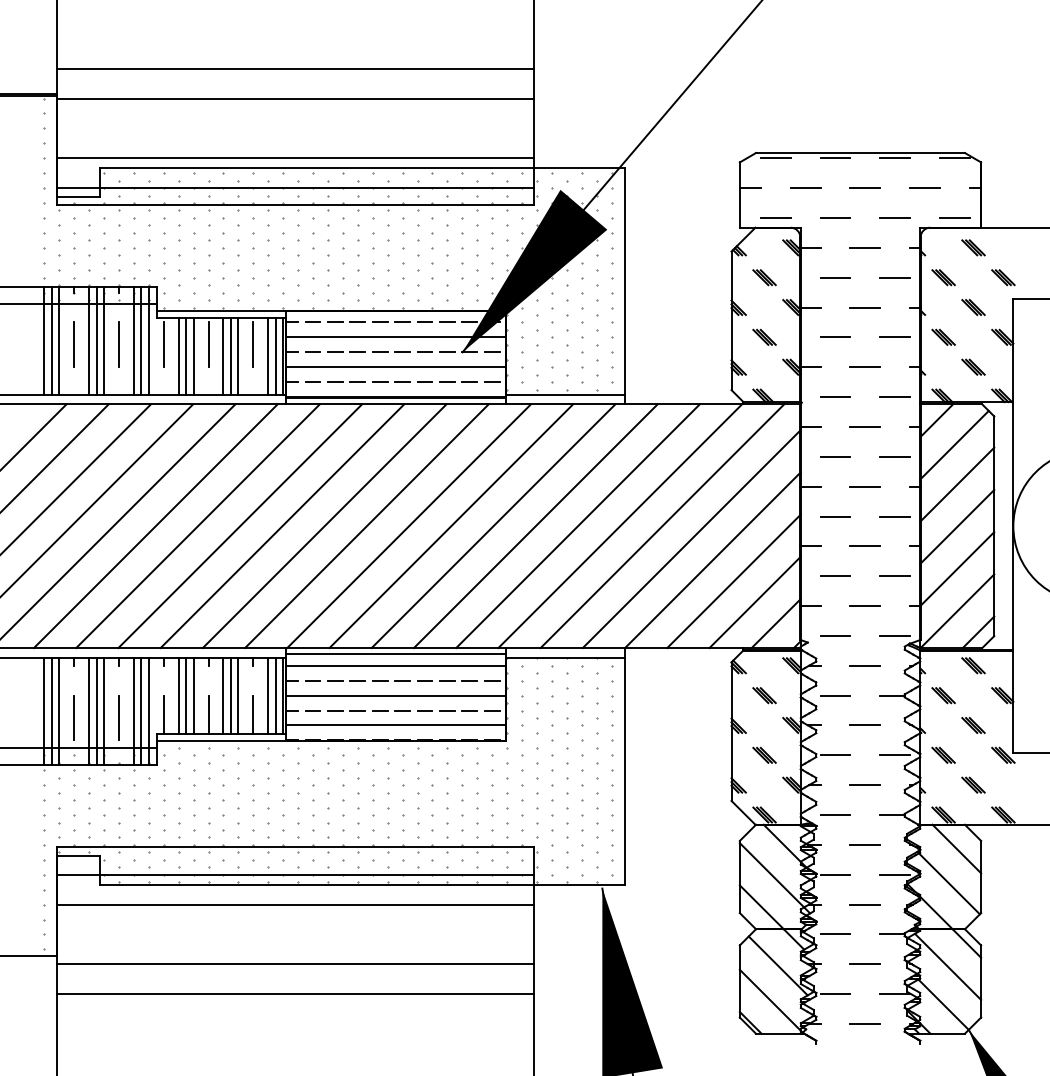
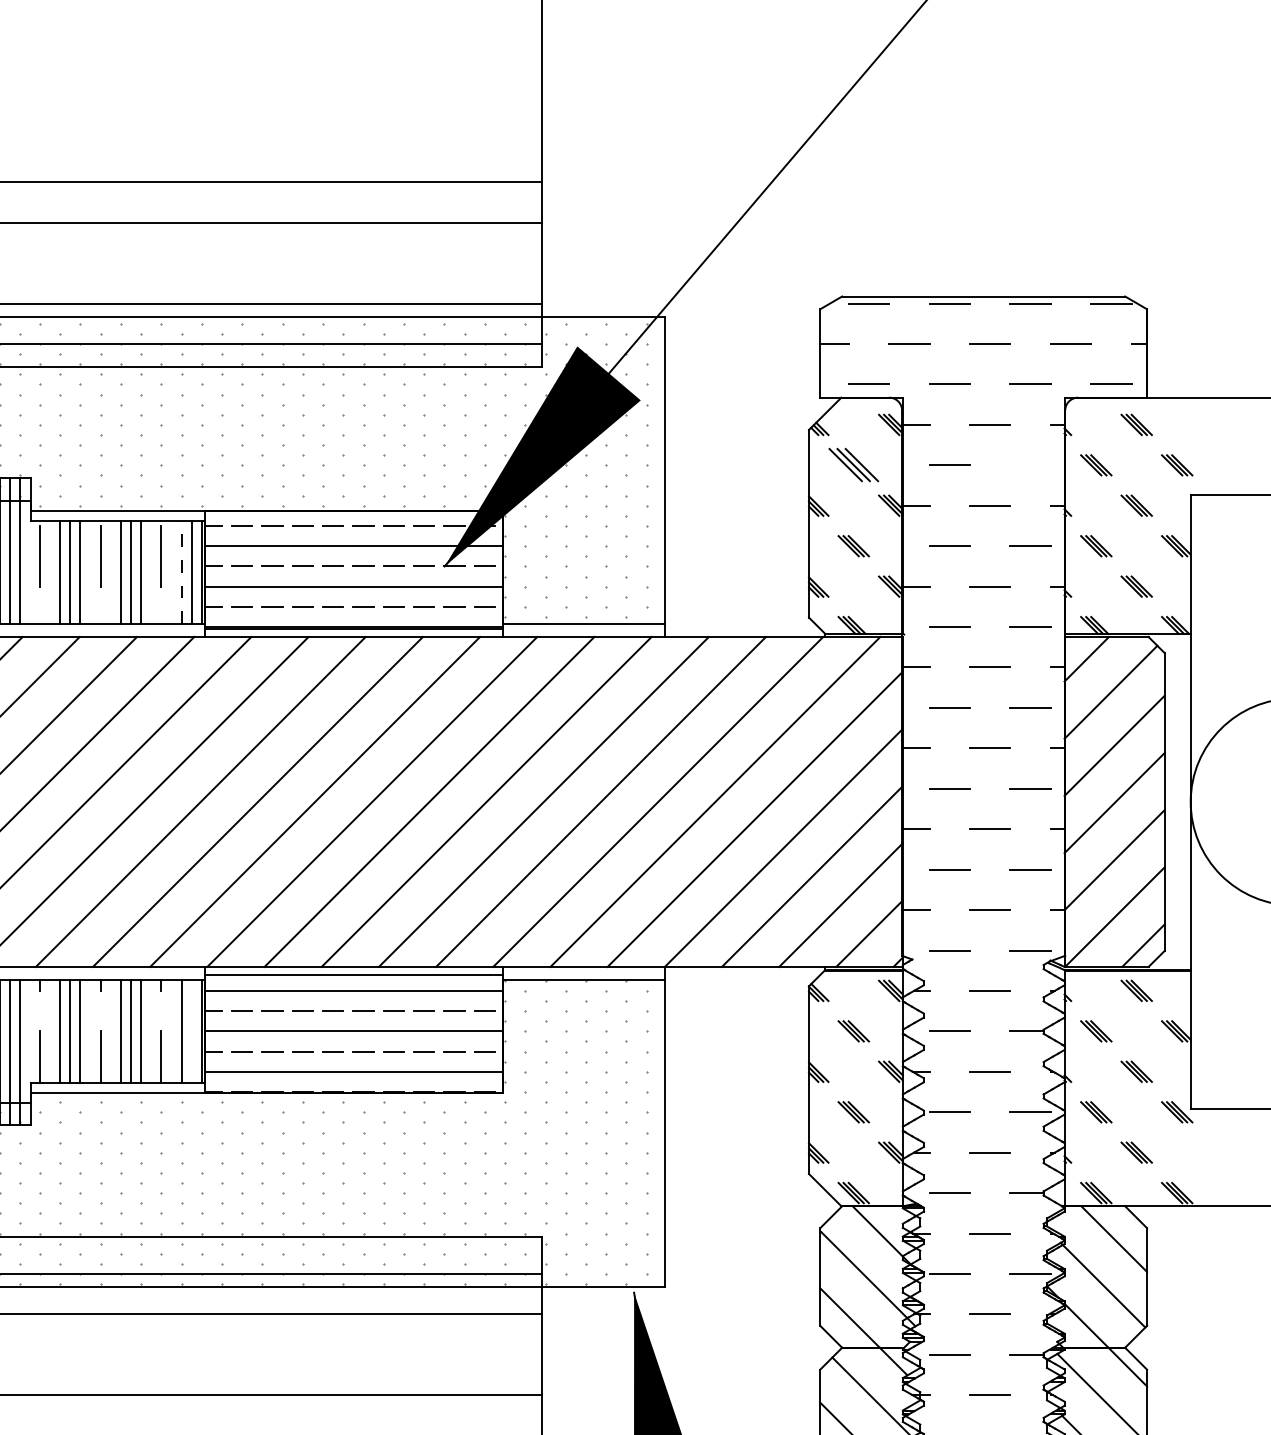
part: (764, 277) -> (853, 465), size x1.6
line: (895, 277) -> (1031, 465), removed
line: (268, 356) -> (181, 572), solid -> dashed
line: (275, 695) -> (191, 1031), removed

